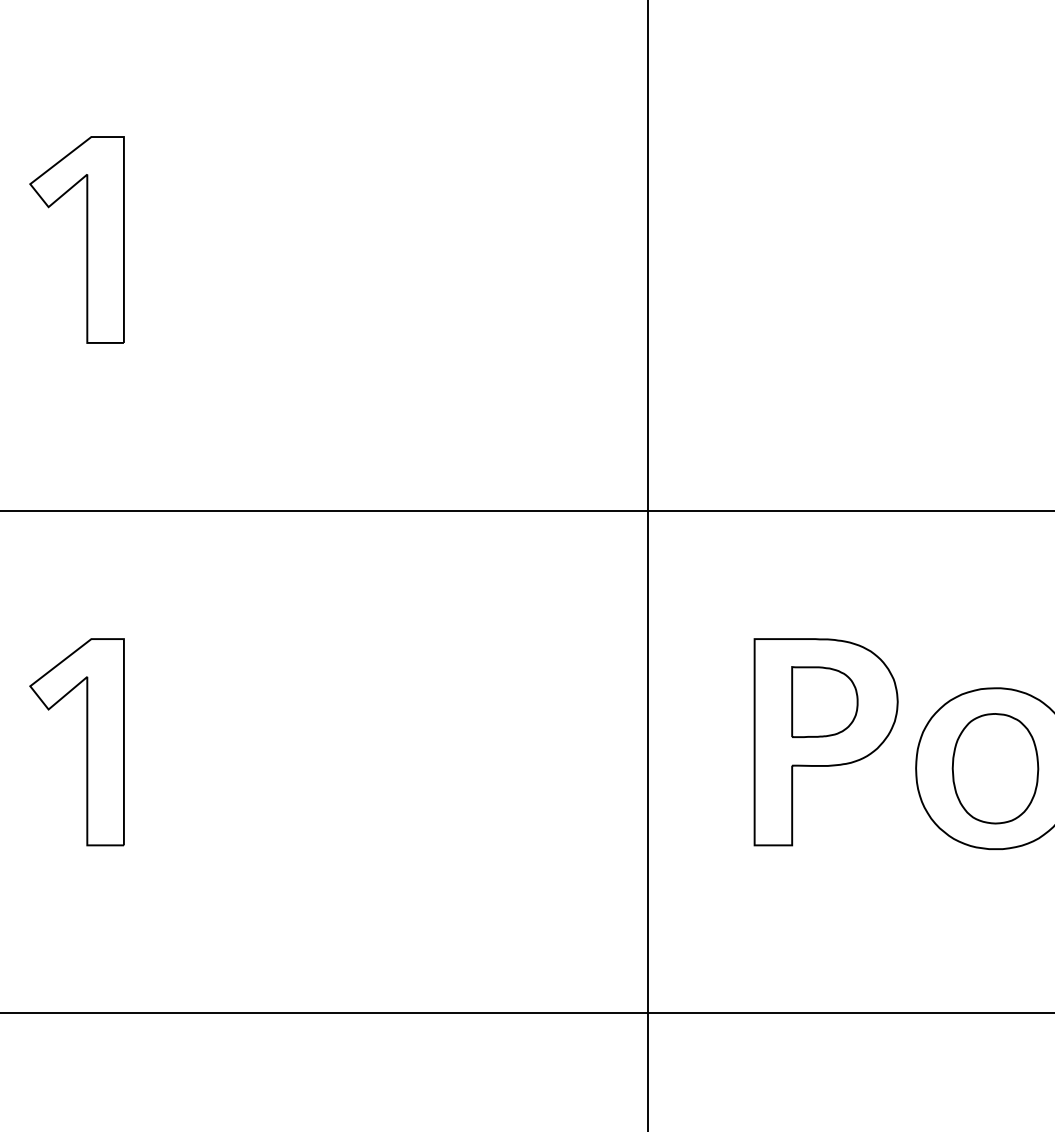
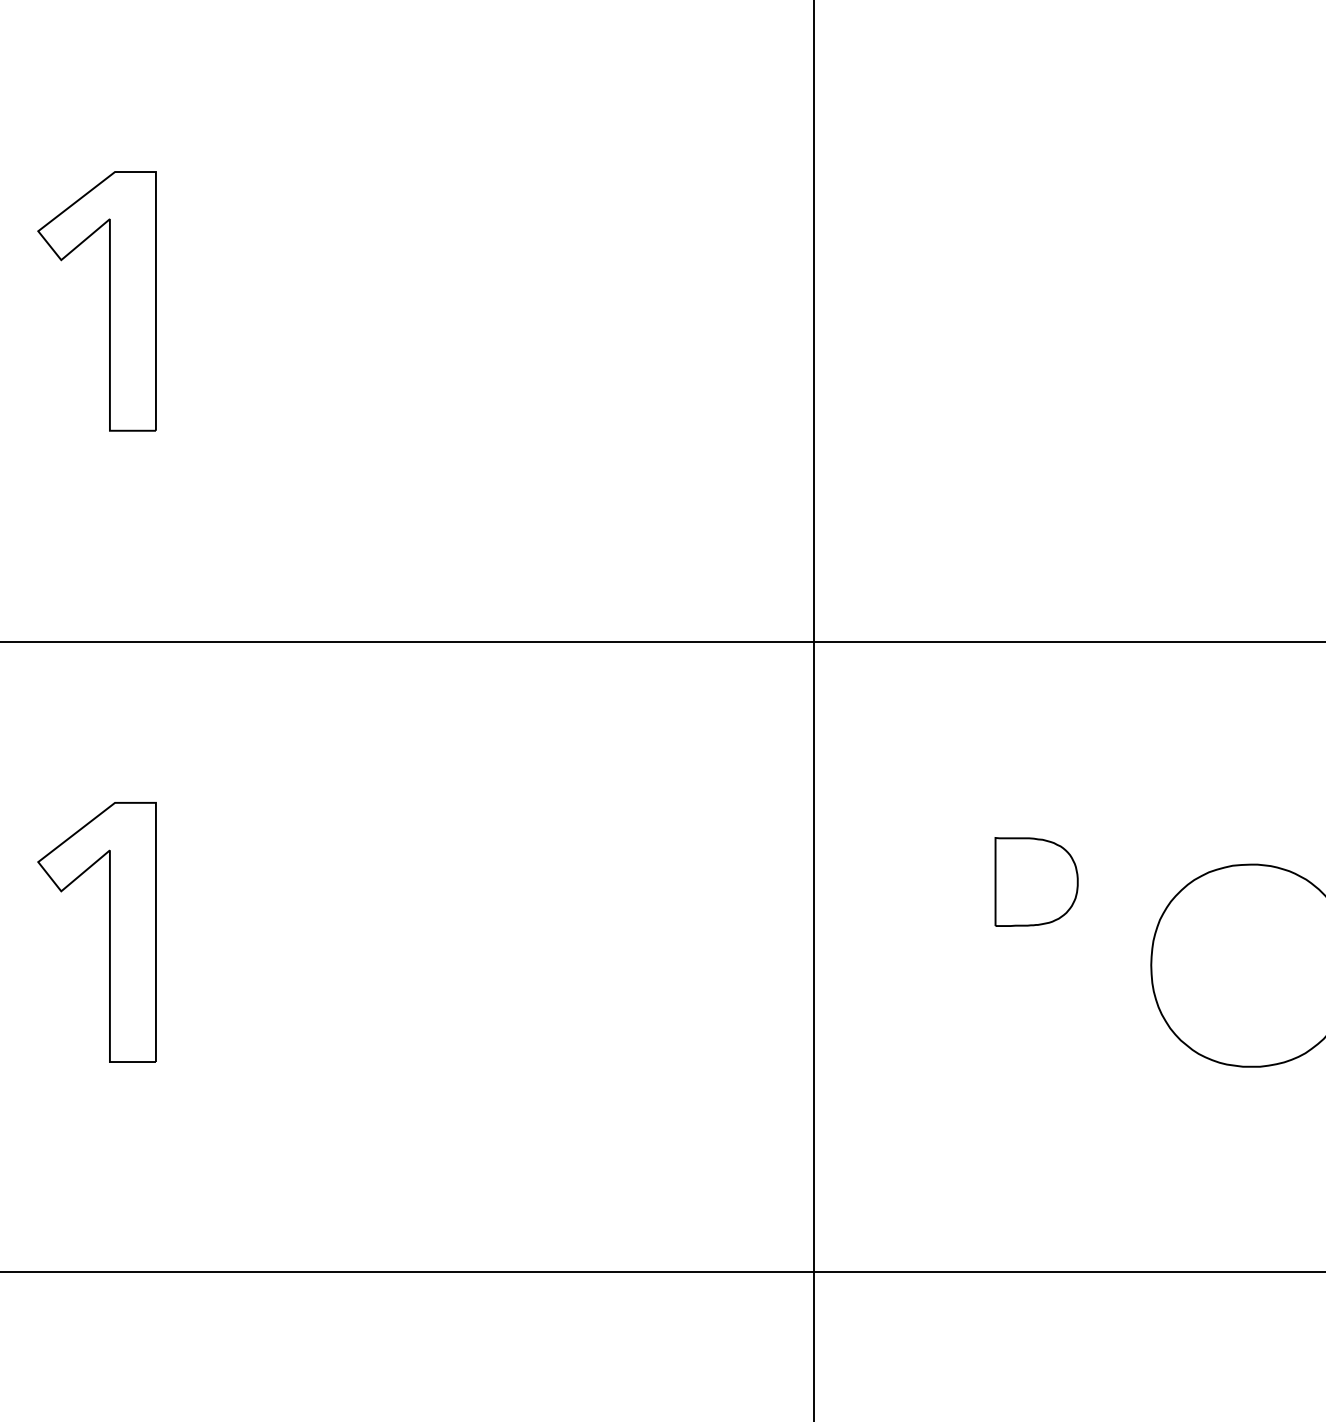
part: (826, 742) -> (1038, 932), removed
part: (995, 768) -> (1250, 965), removed

